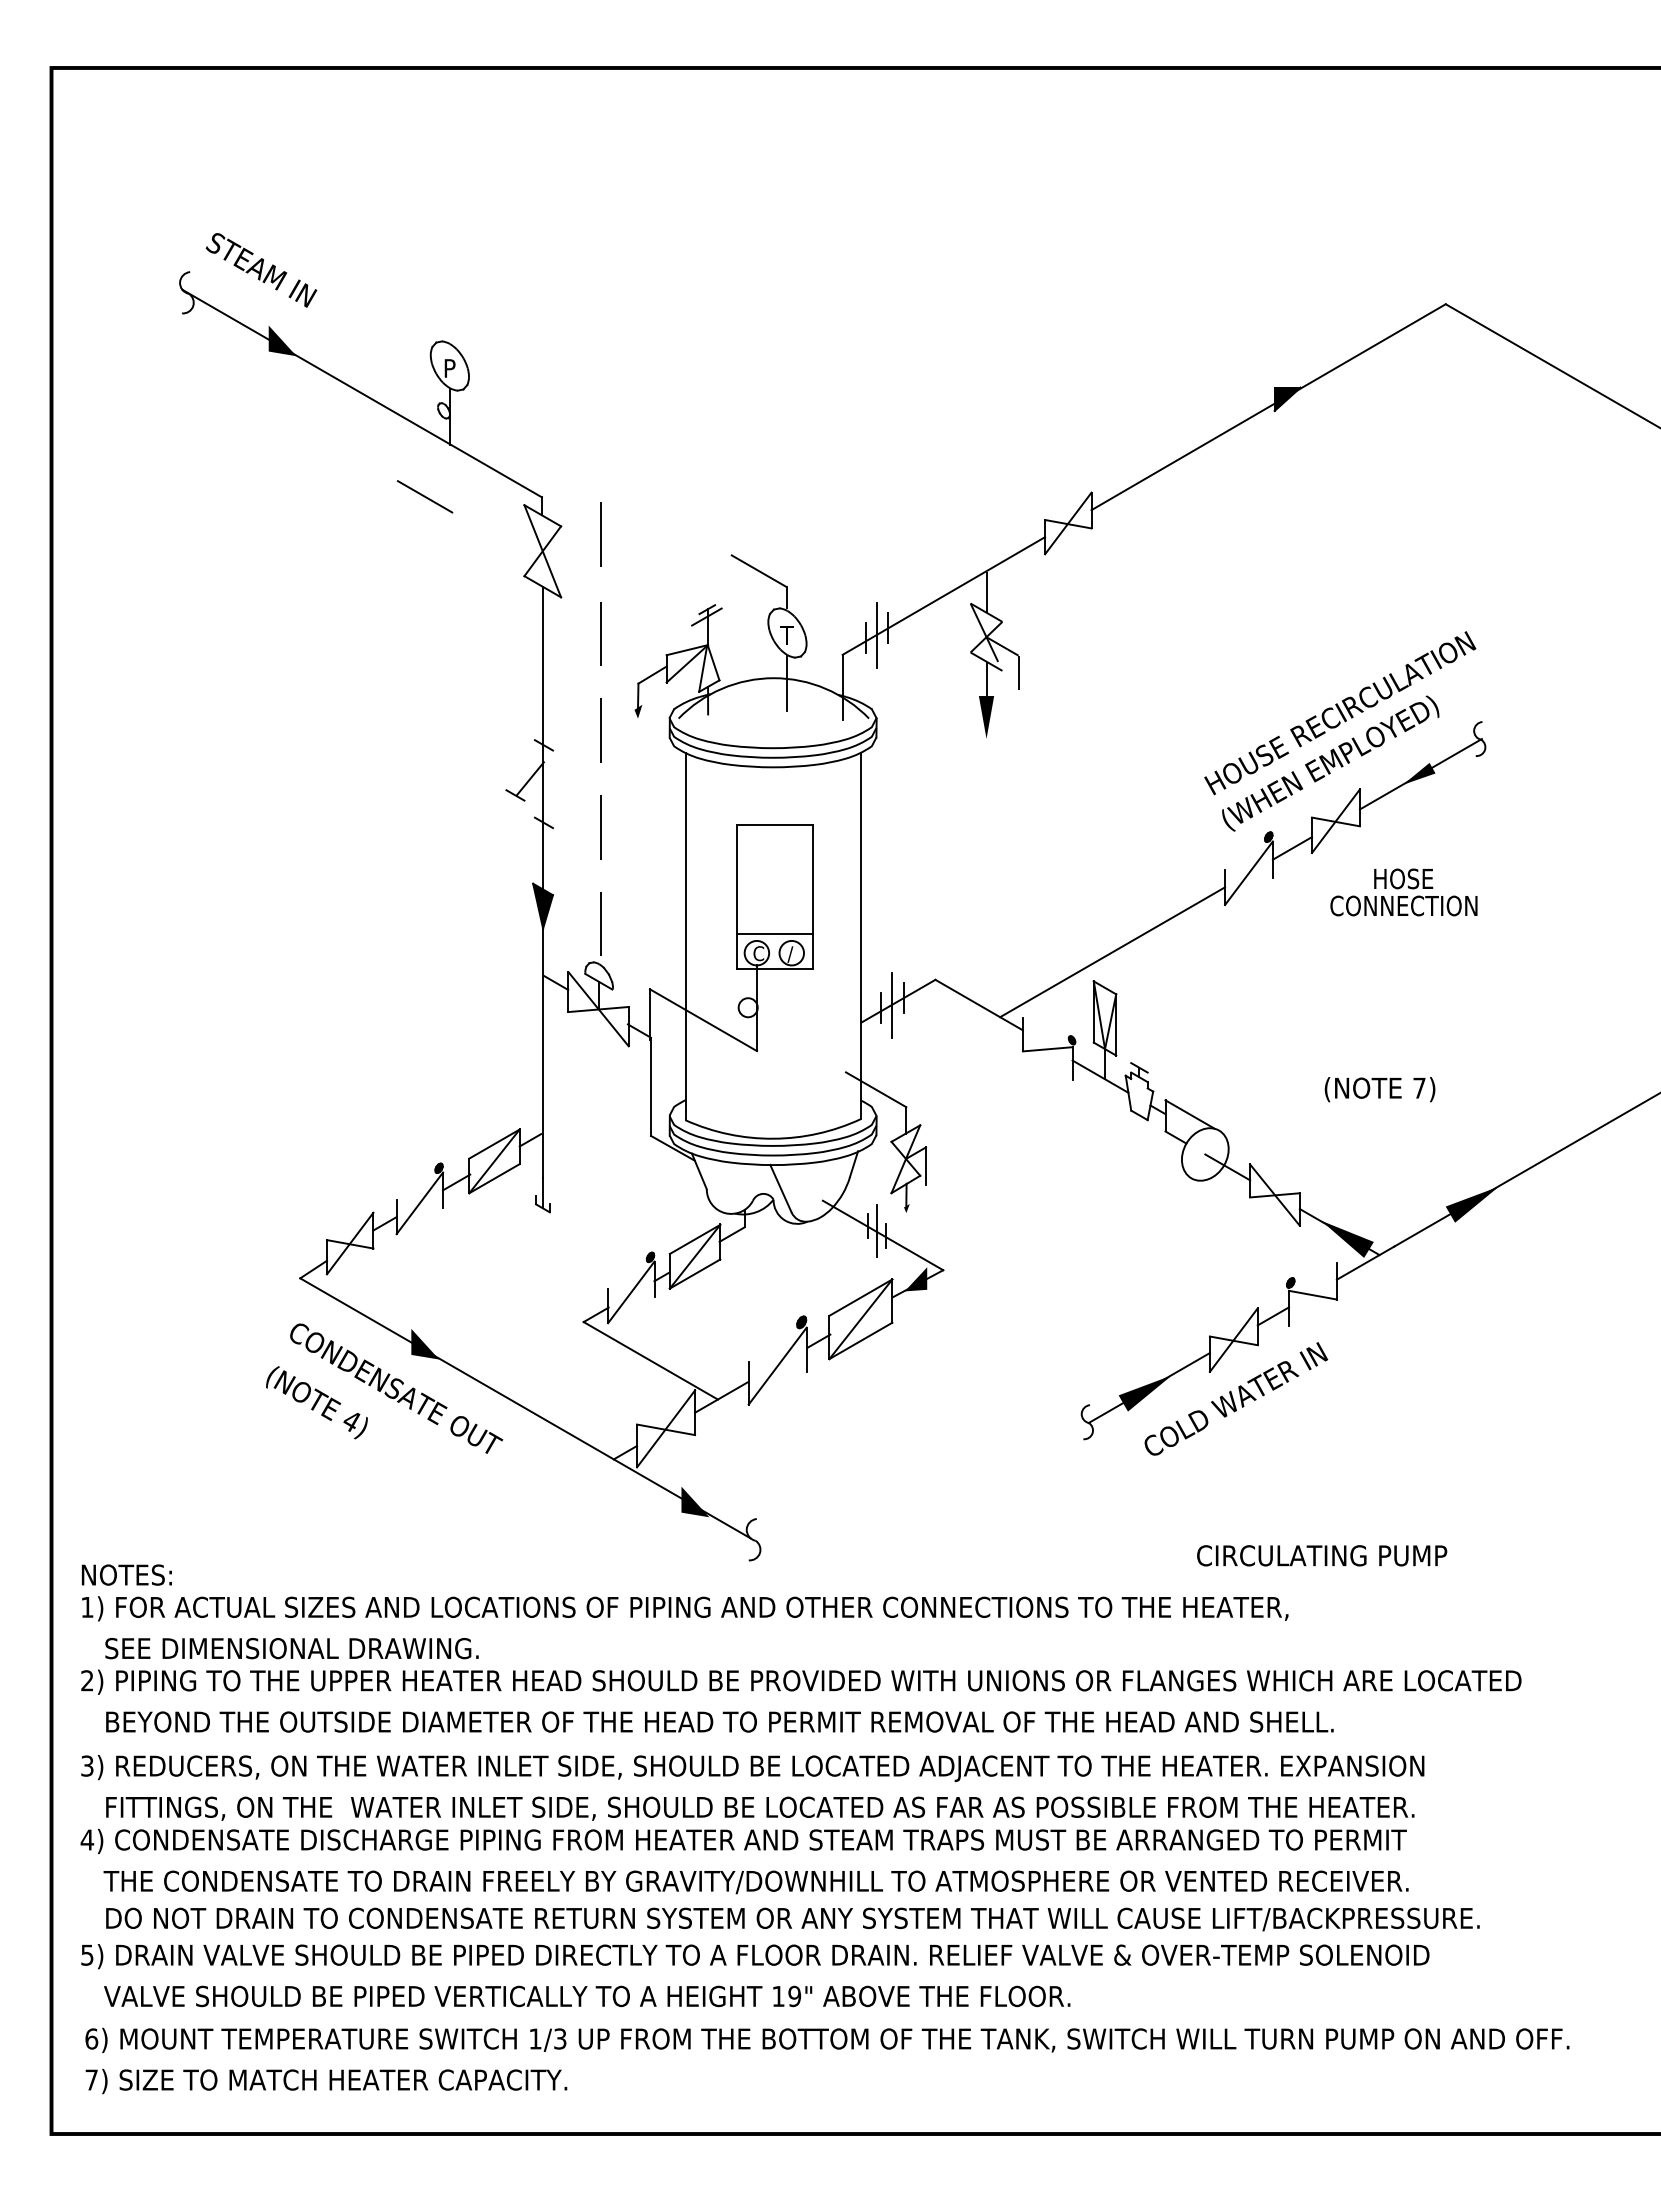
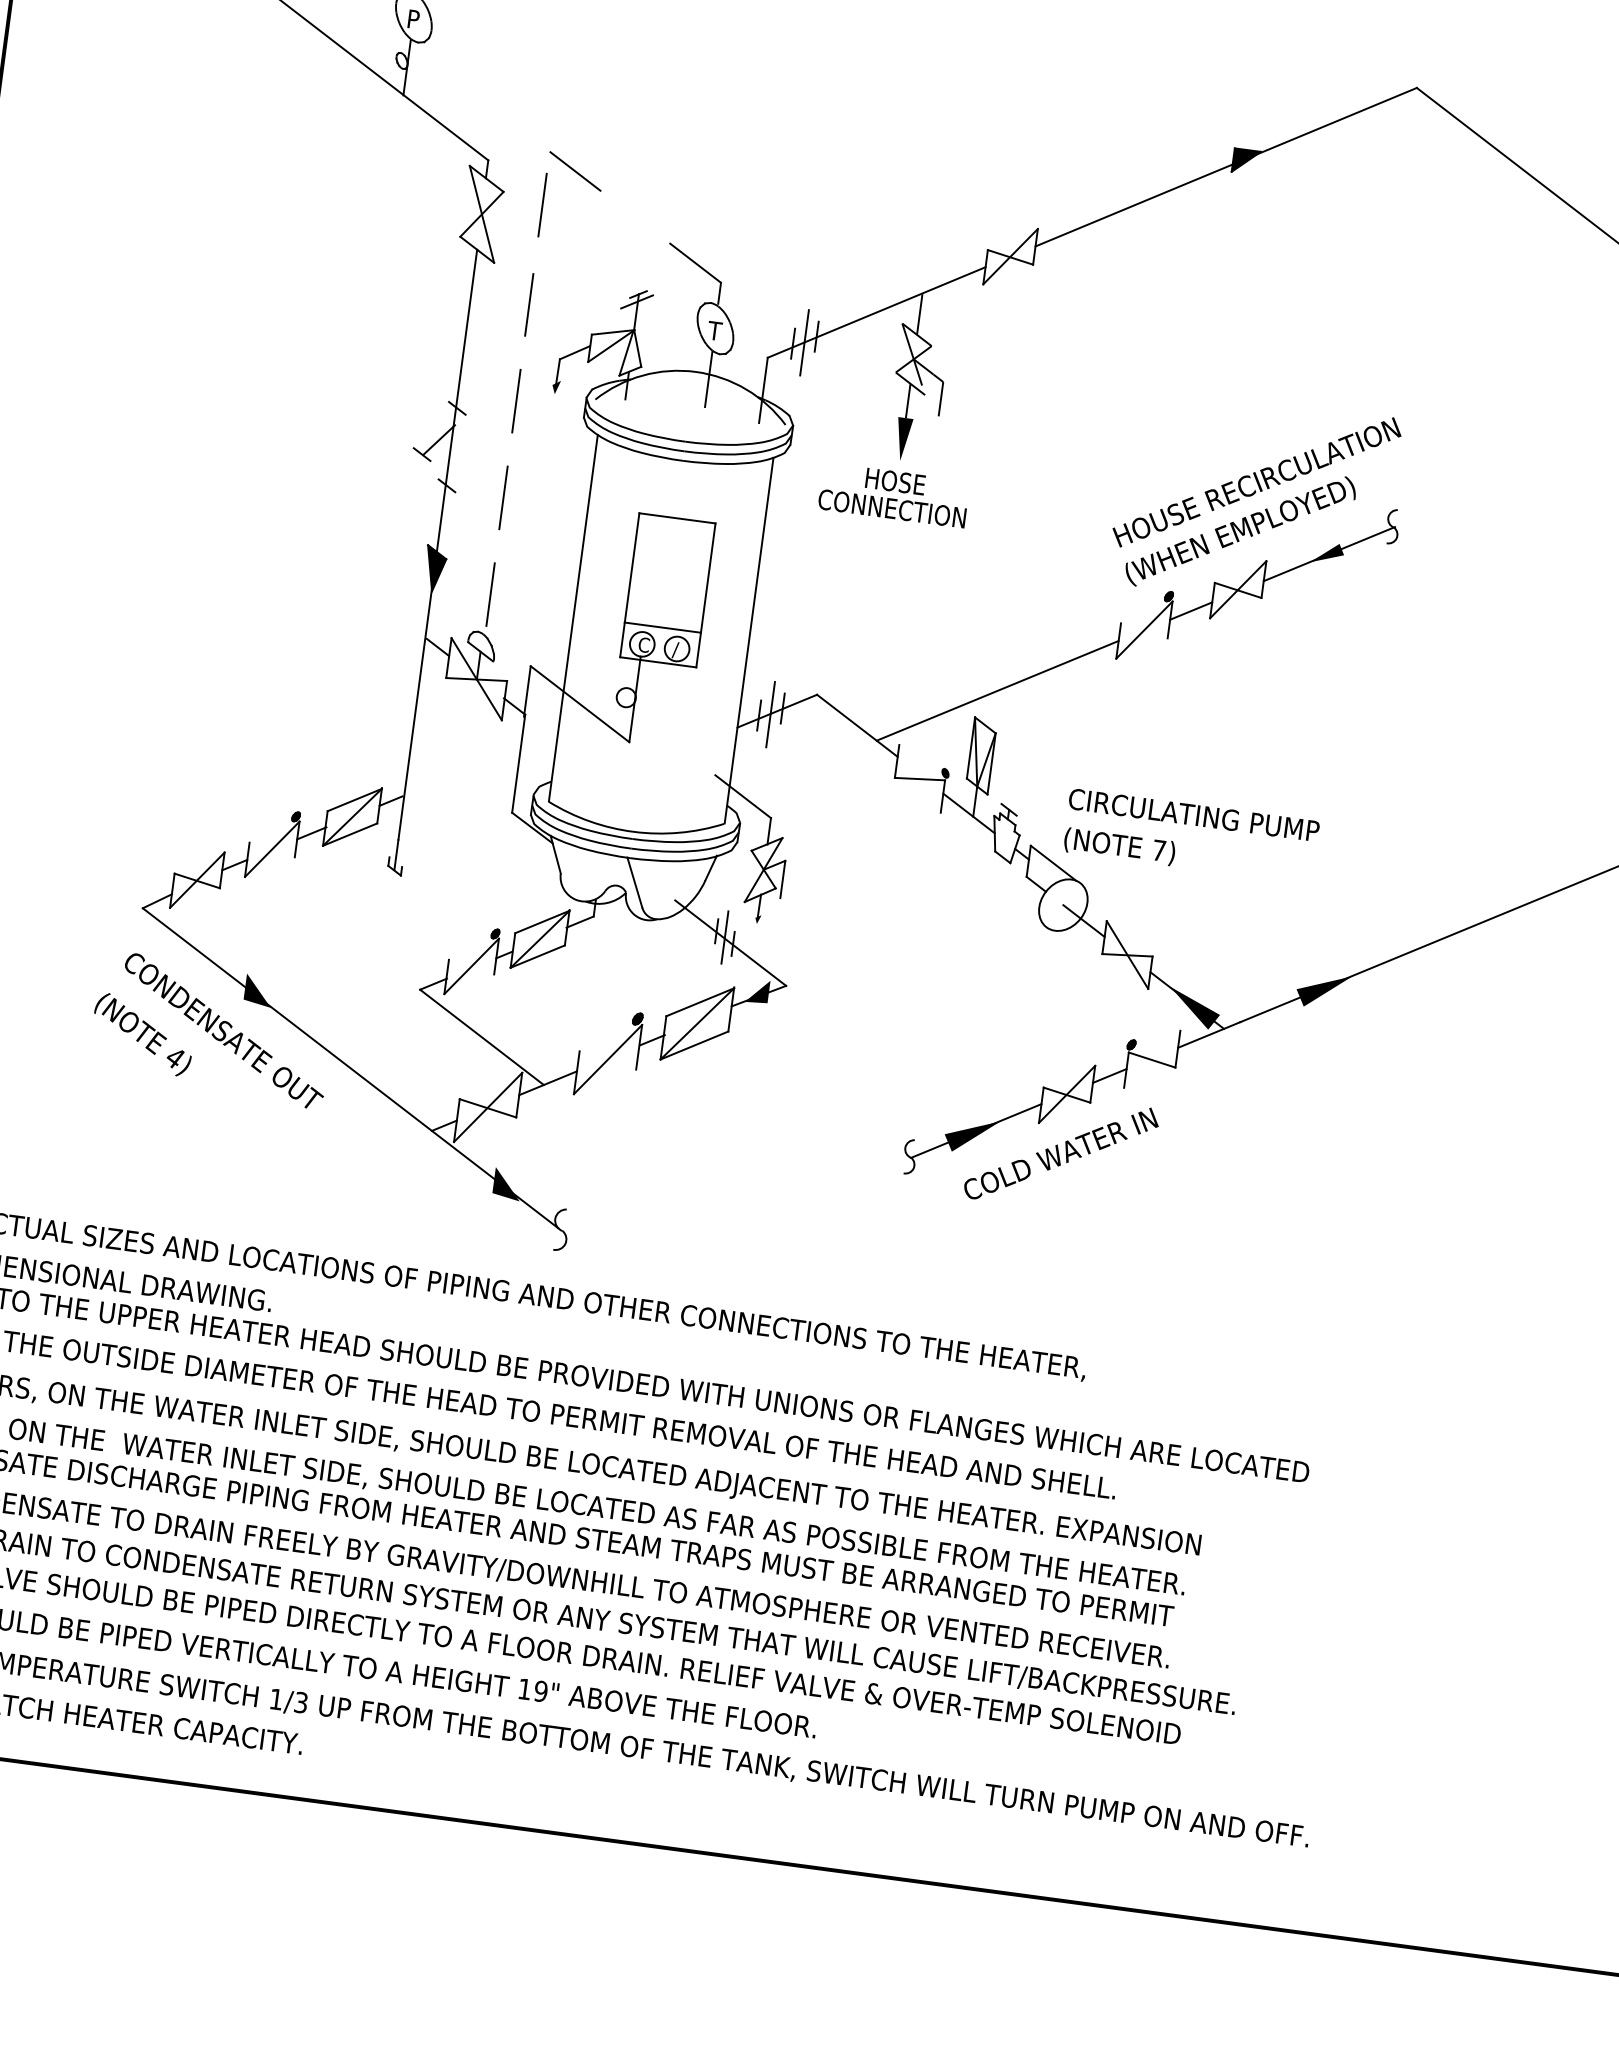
line: (425, 496) -> (575, 171), moved
text: (1403, 892) -> (893, 495), moved
text: (1379, 1089) -> (1119, 846), moved
text: (1322, 1555) -> (1194, 814), moved

